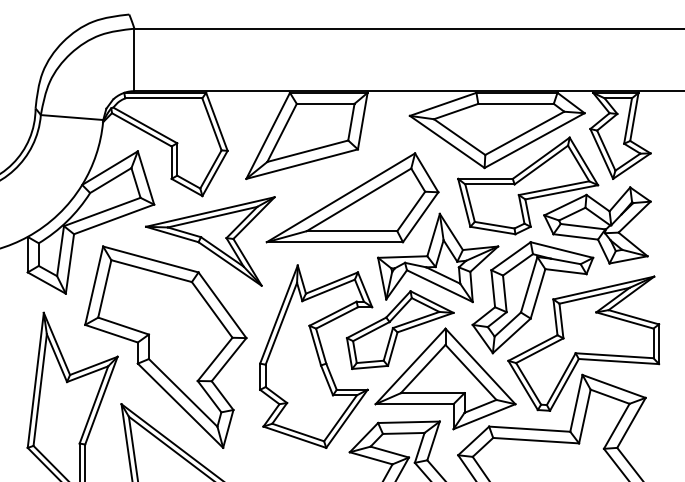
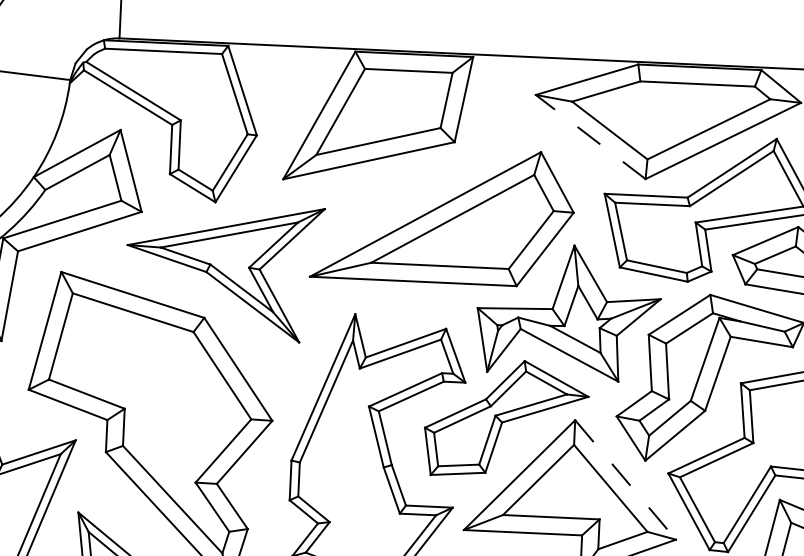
line: (447, 141) -> (591, 136), solid -> dashed
line: (480, 366) -> (625, 480), solid -> dashed

